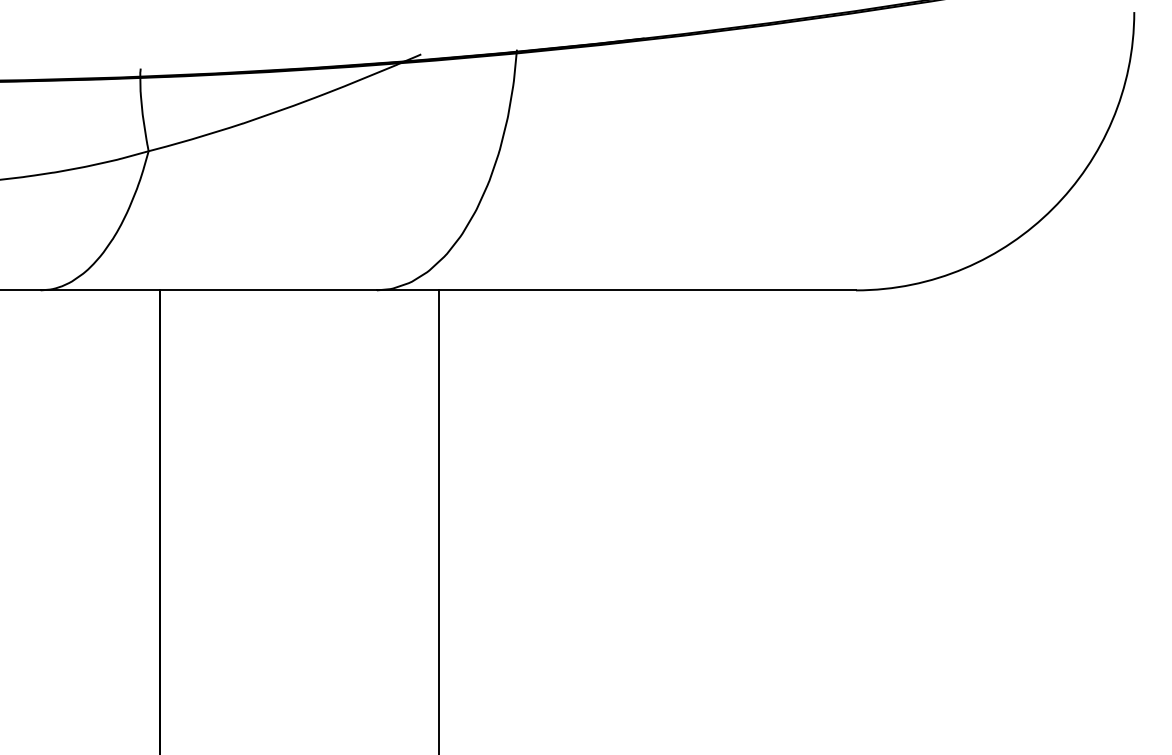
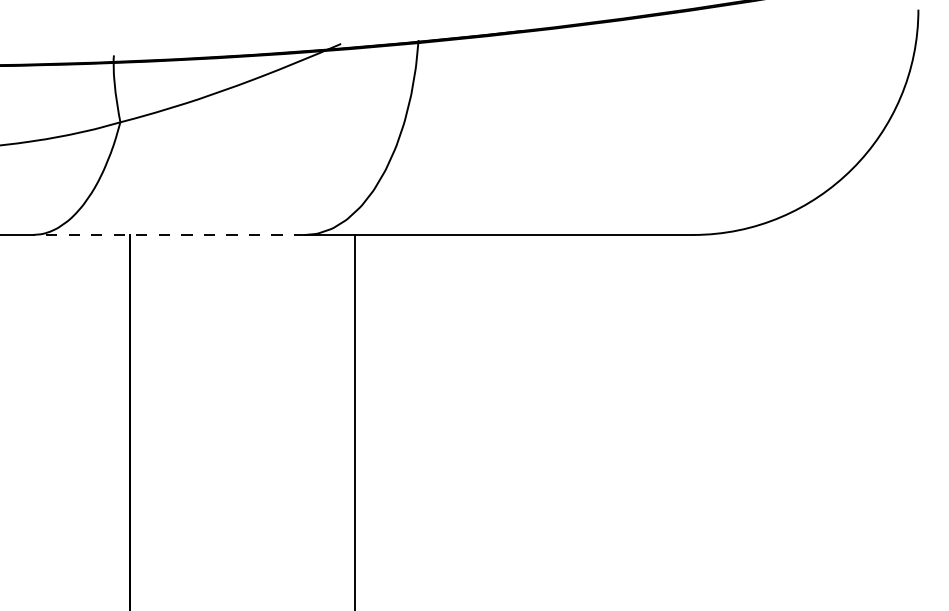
line: (208, 289) -> (168, 234), solid -> dashed

